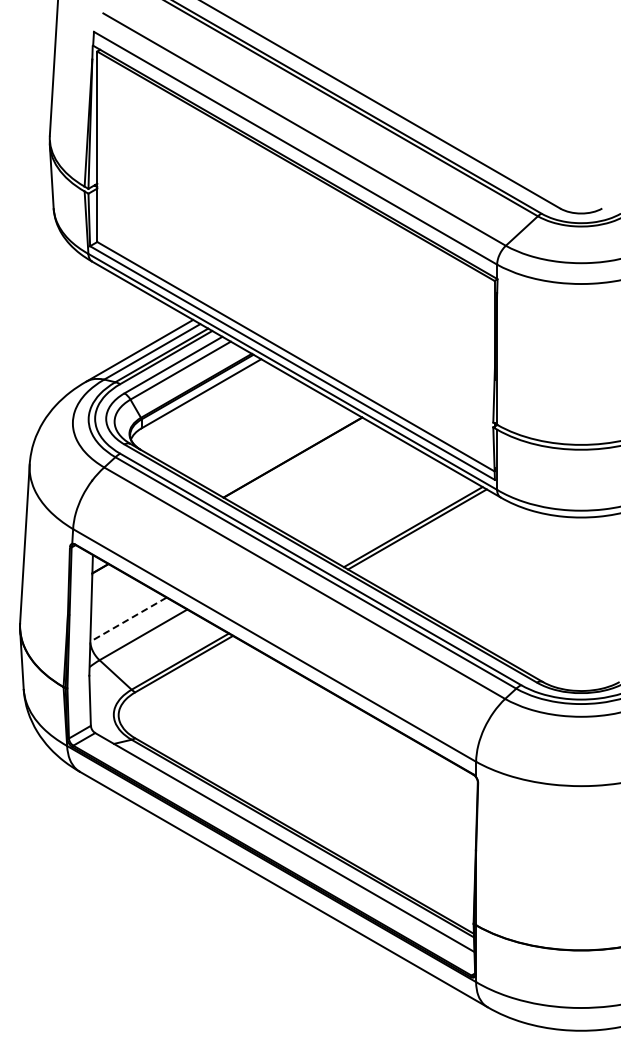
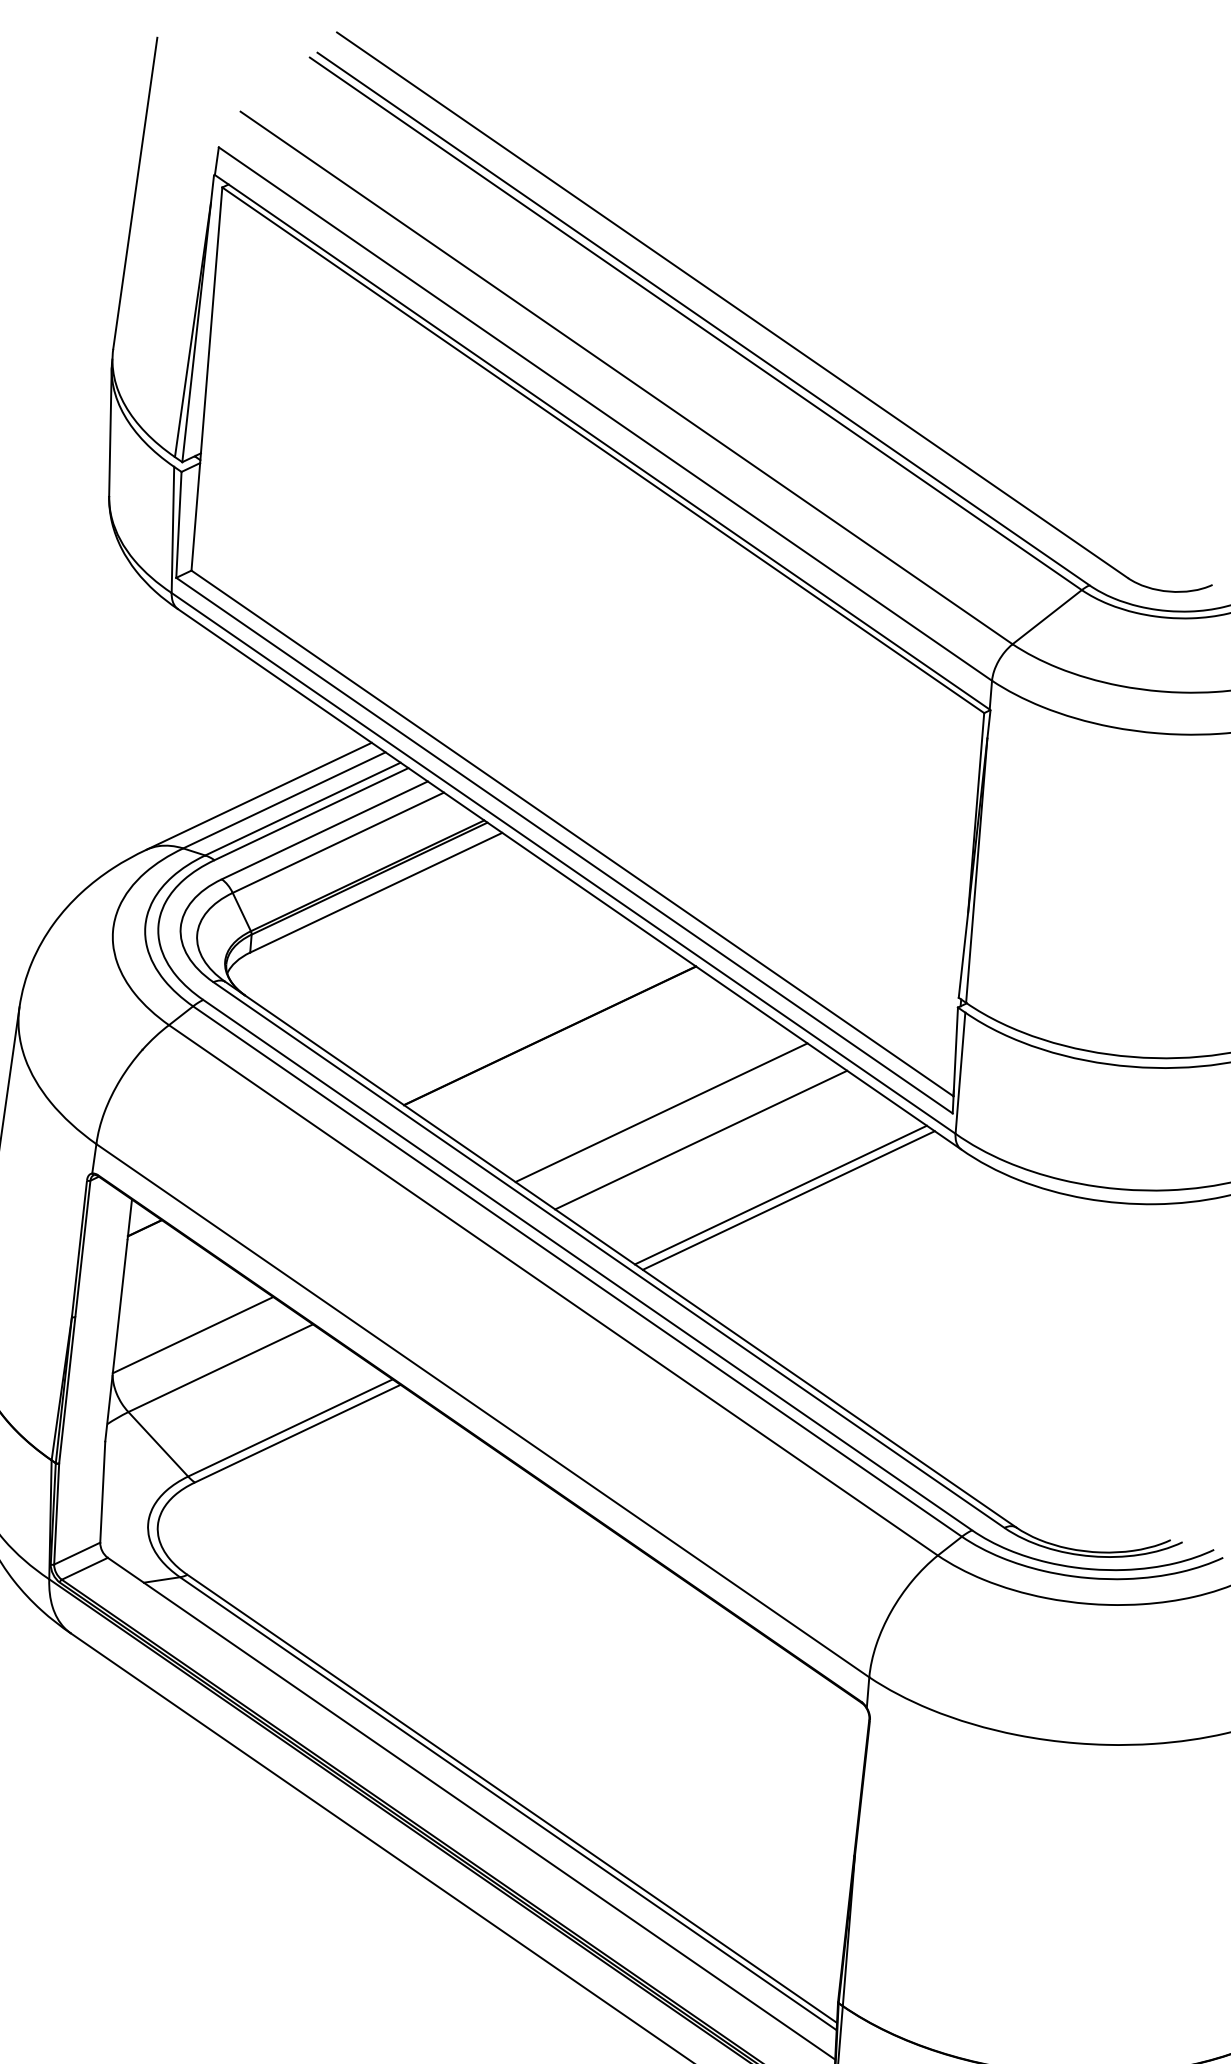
line: (350, 491) -> (660, 1113), added
line: (371, 503) -> (700, 1140), added
line: (128, 619) -> (193, 1334), dashed -> solid

